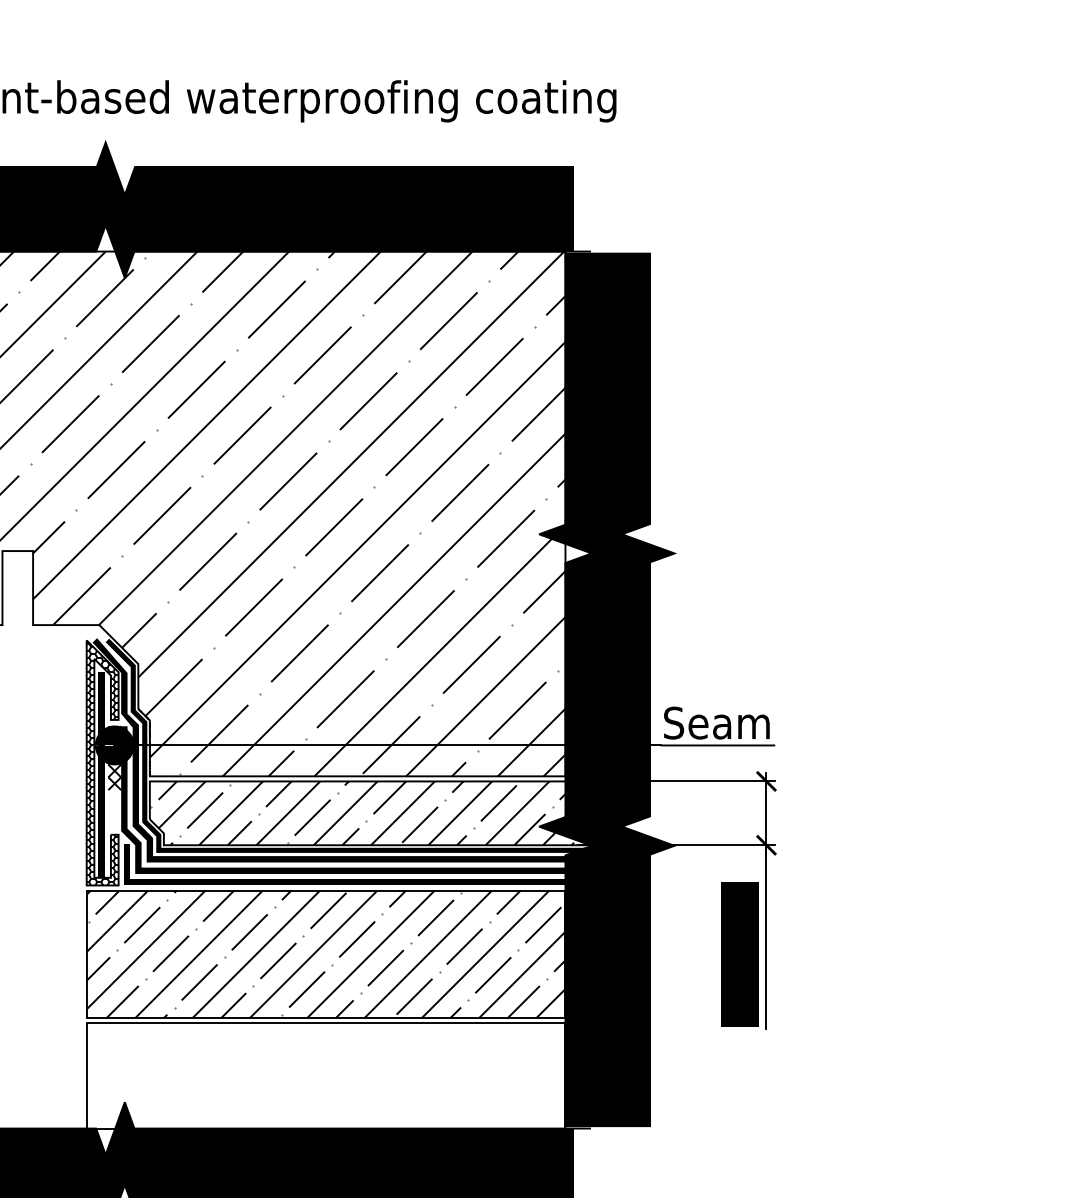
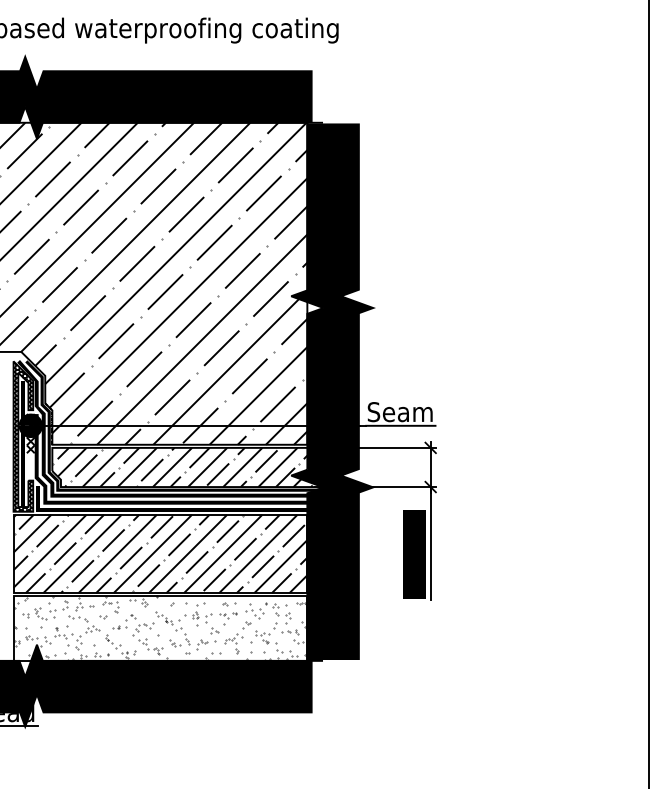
hatch: (326, 1075) -> (160, 628), added

